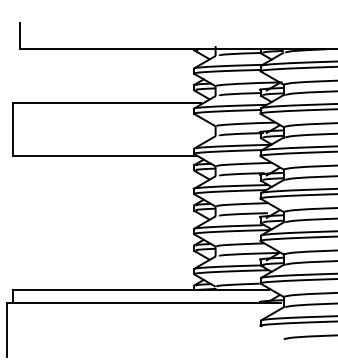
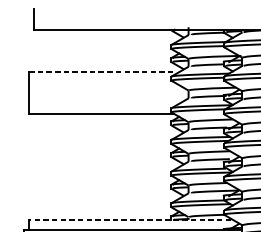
line: (107, 102) -> (103, 71), solid -> dashed
line: (141, 289) -> (130, 219), solid -> dashed

